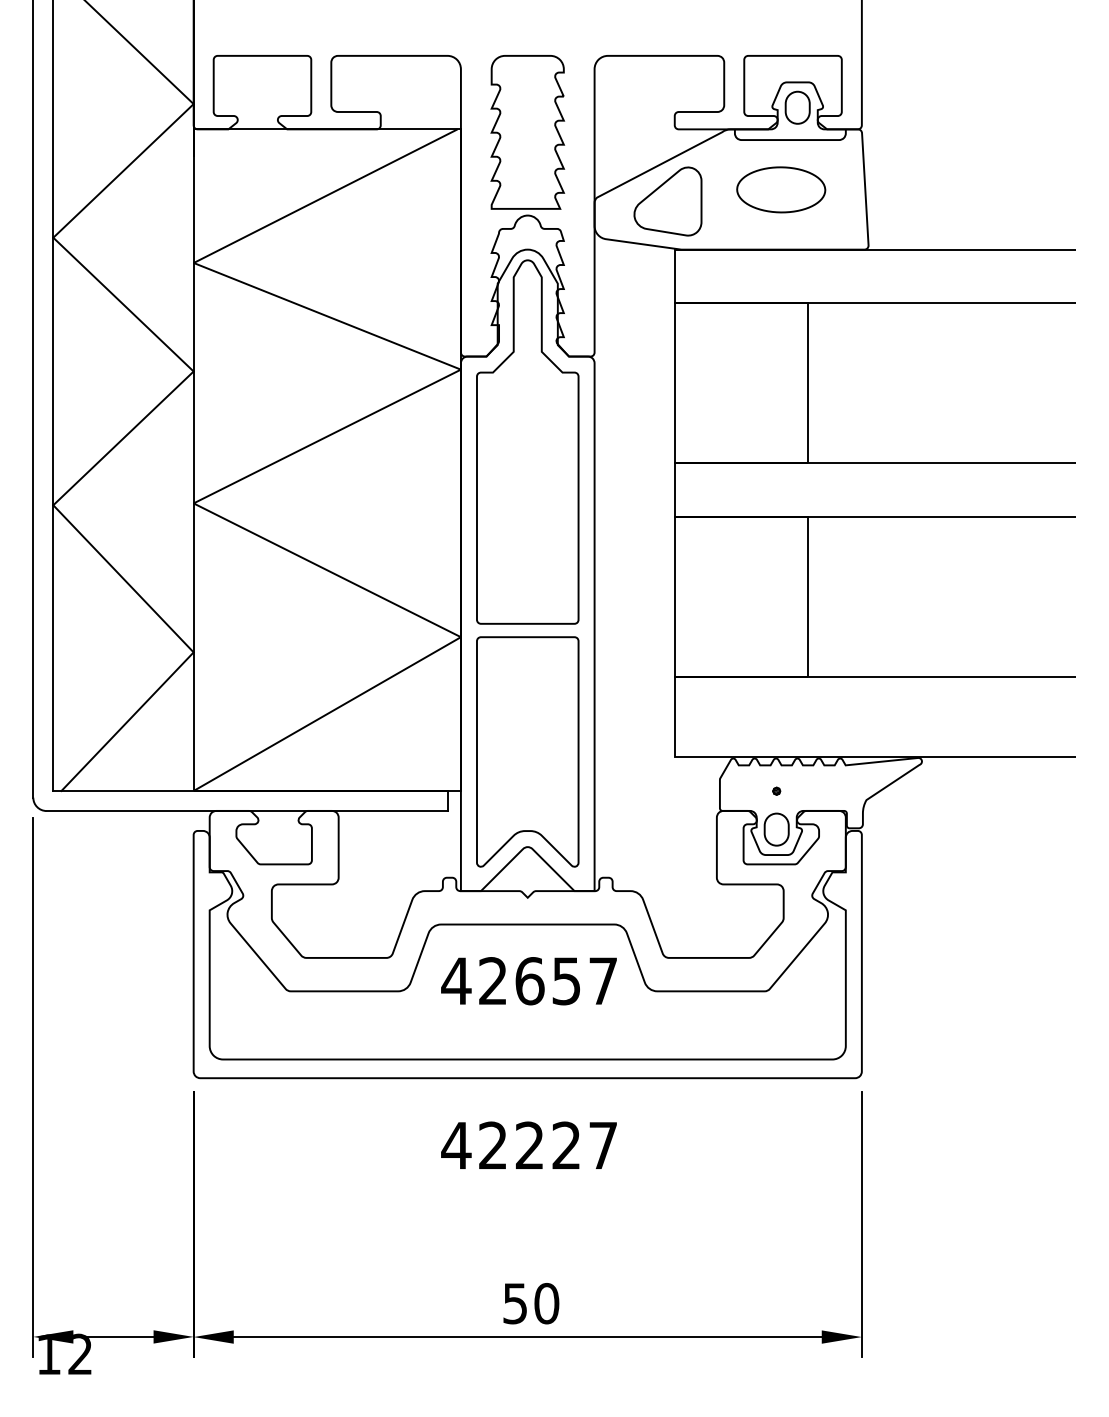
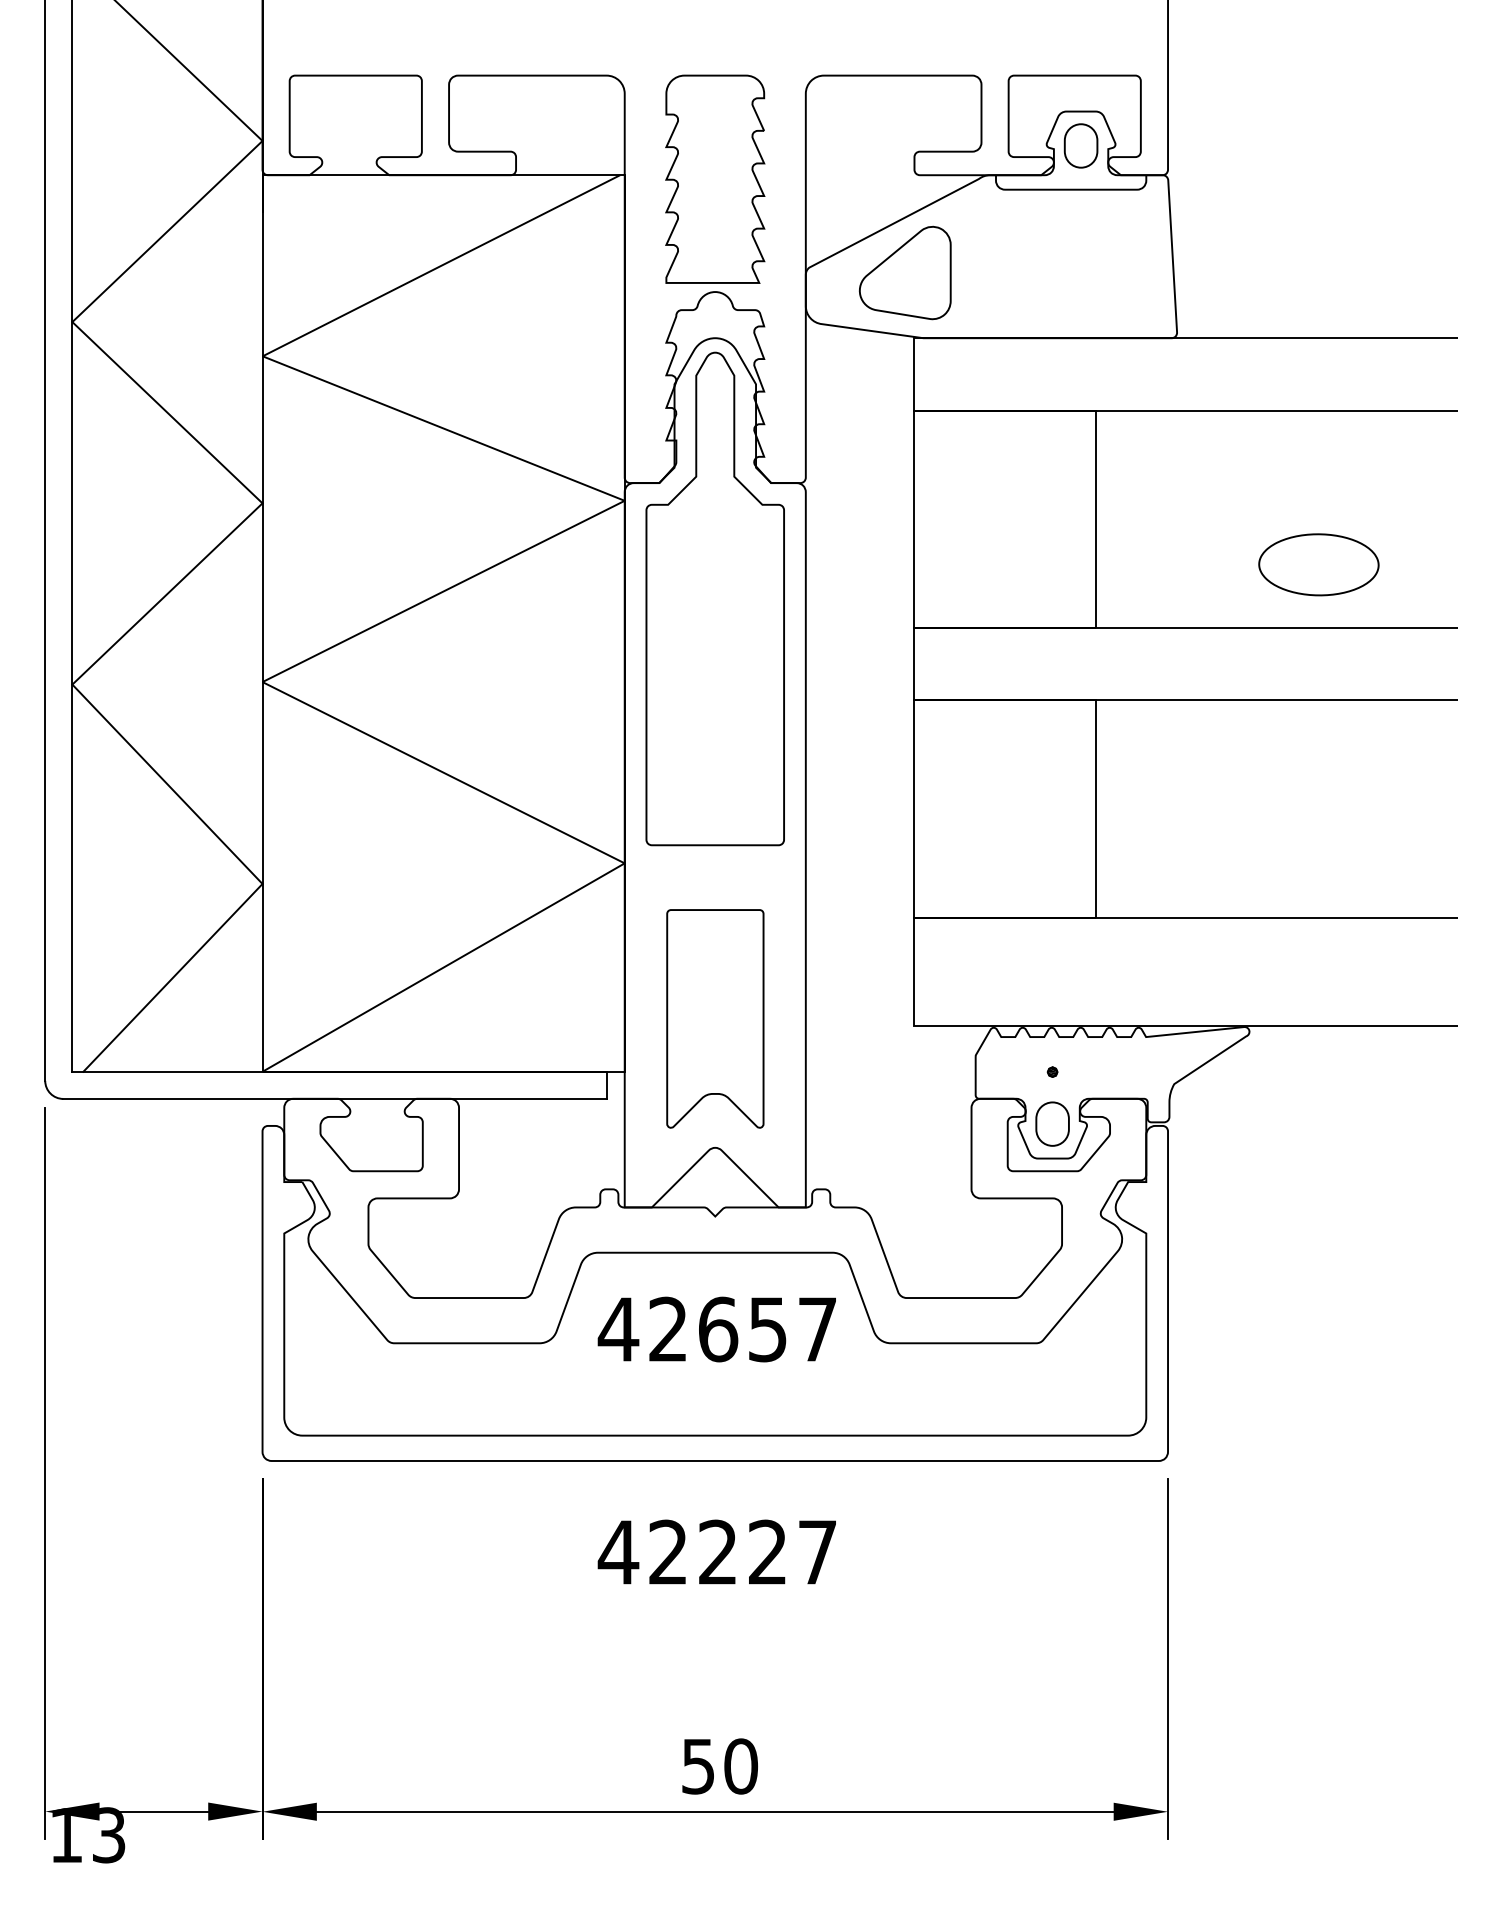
part: (781, 189) -> (1319, 564), moved
part: (527, 751) -> (714, 1018), size x0.7
text: (80, 1354) -> (109, 1835), 12 -> 13

